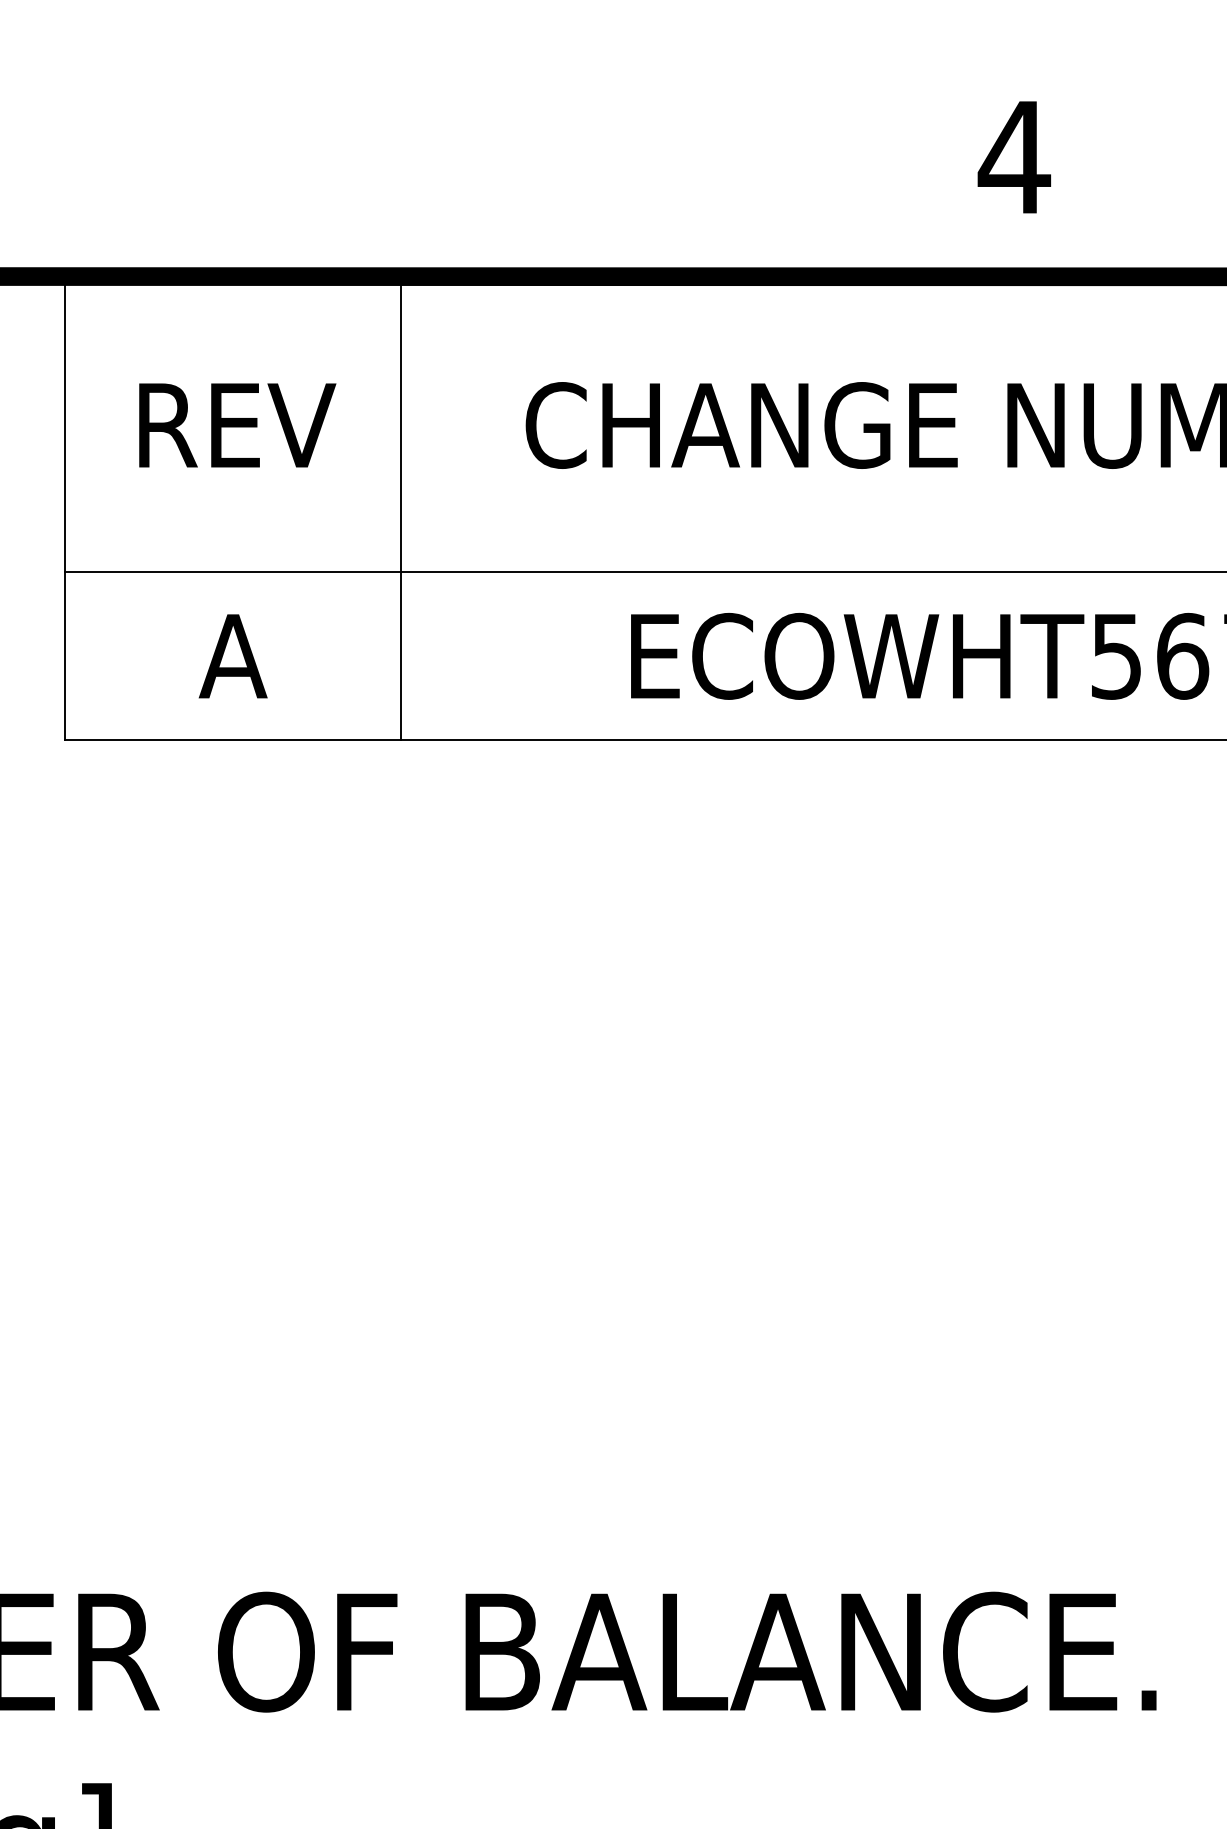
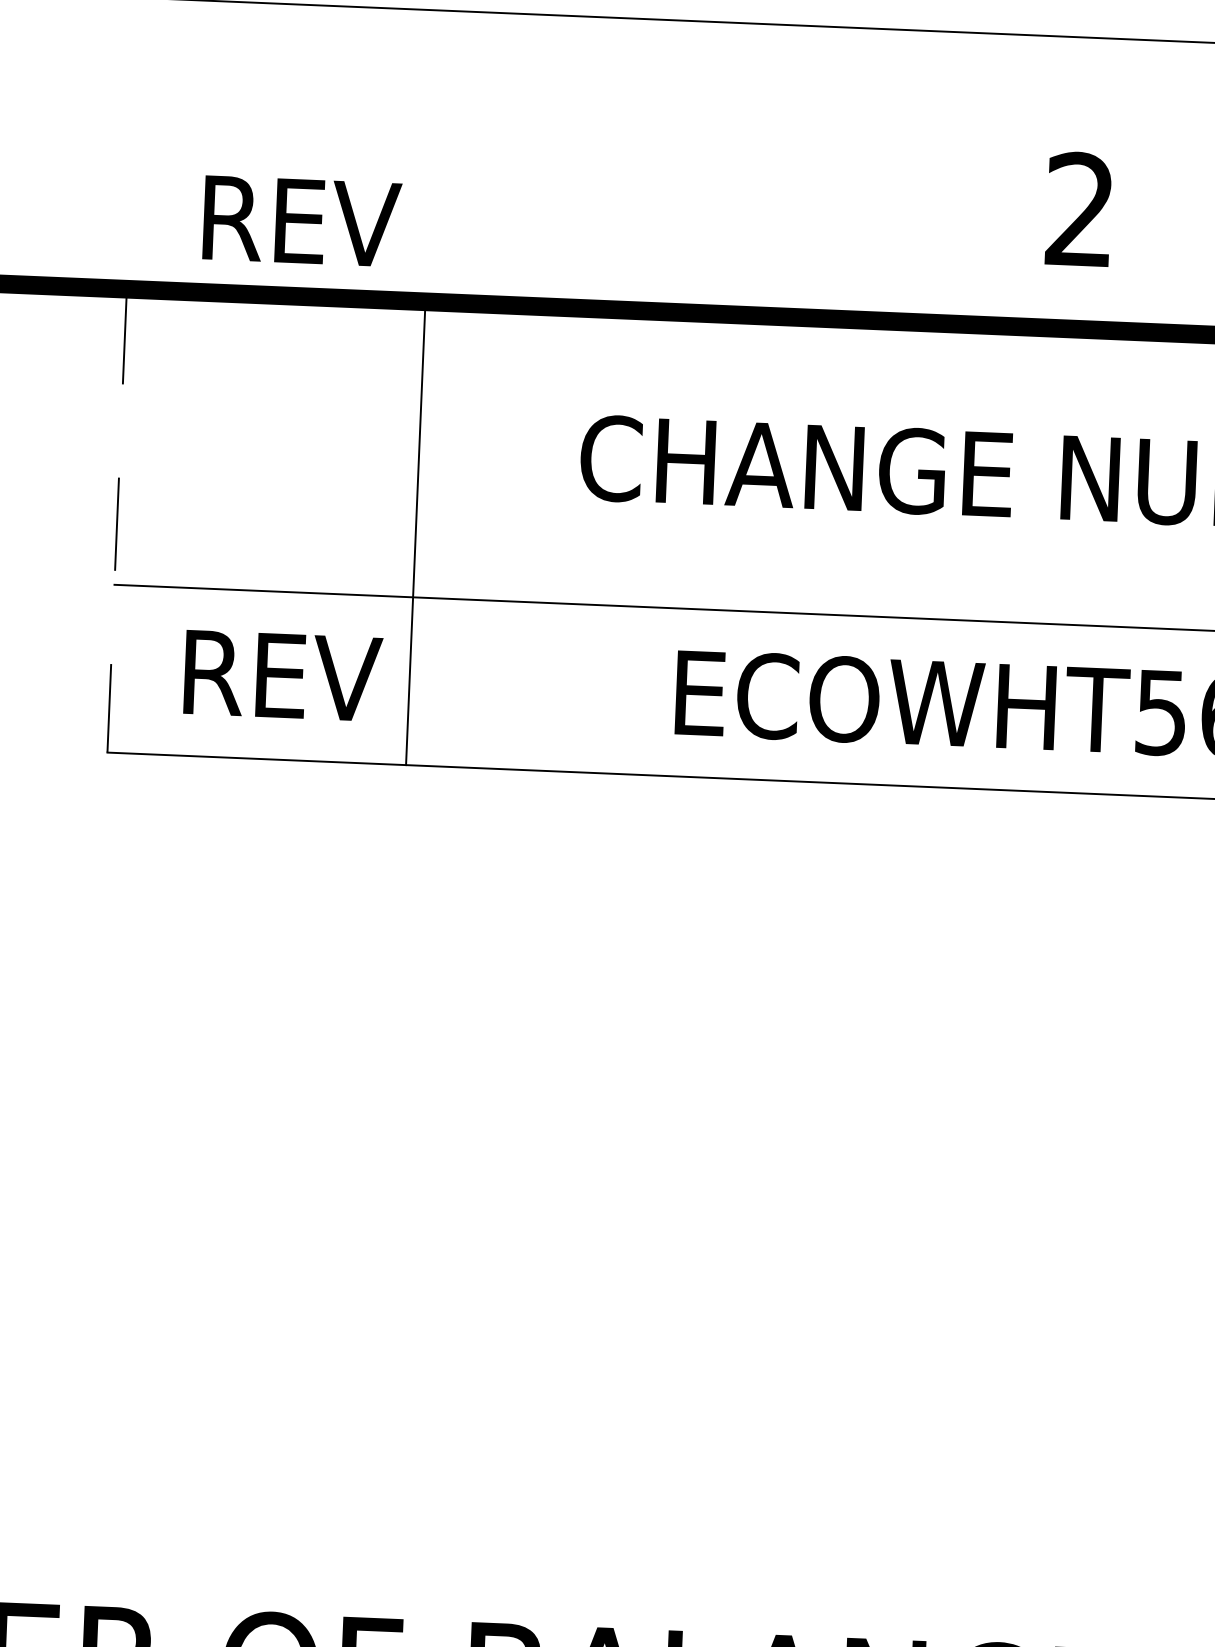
text: (1014, 156) -> (1080, 209), 4 -> 2
text: (237, 425) -> (302, 221), moved
line: (65, 509) -> (117, 521), solid -> dashed
line: (401, 509) -> (416, 534), moved
text: (237, 656) -> (283, 676), A -> REV

